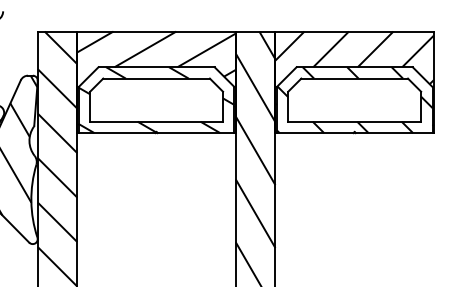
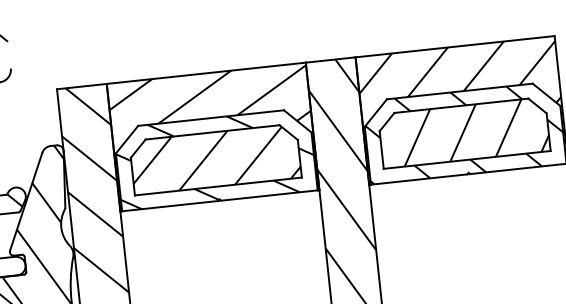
hatch: (156, 99) -> (215, 158), added
hatch: (362, 99) -> (474, 131), added

